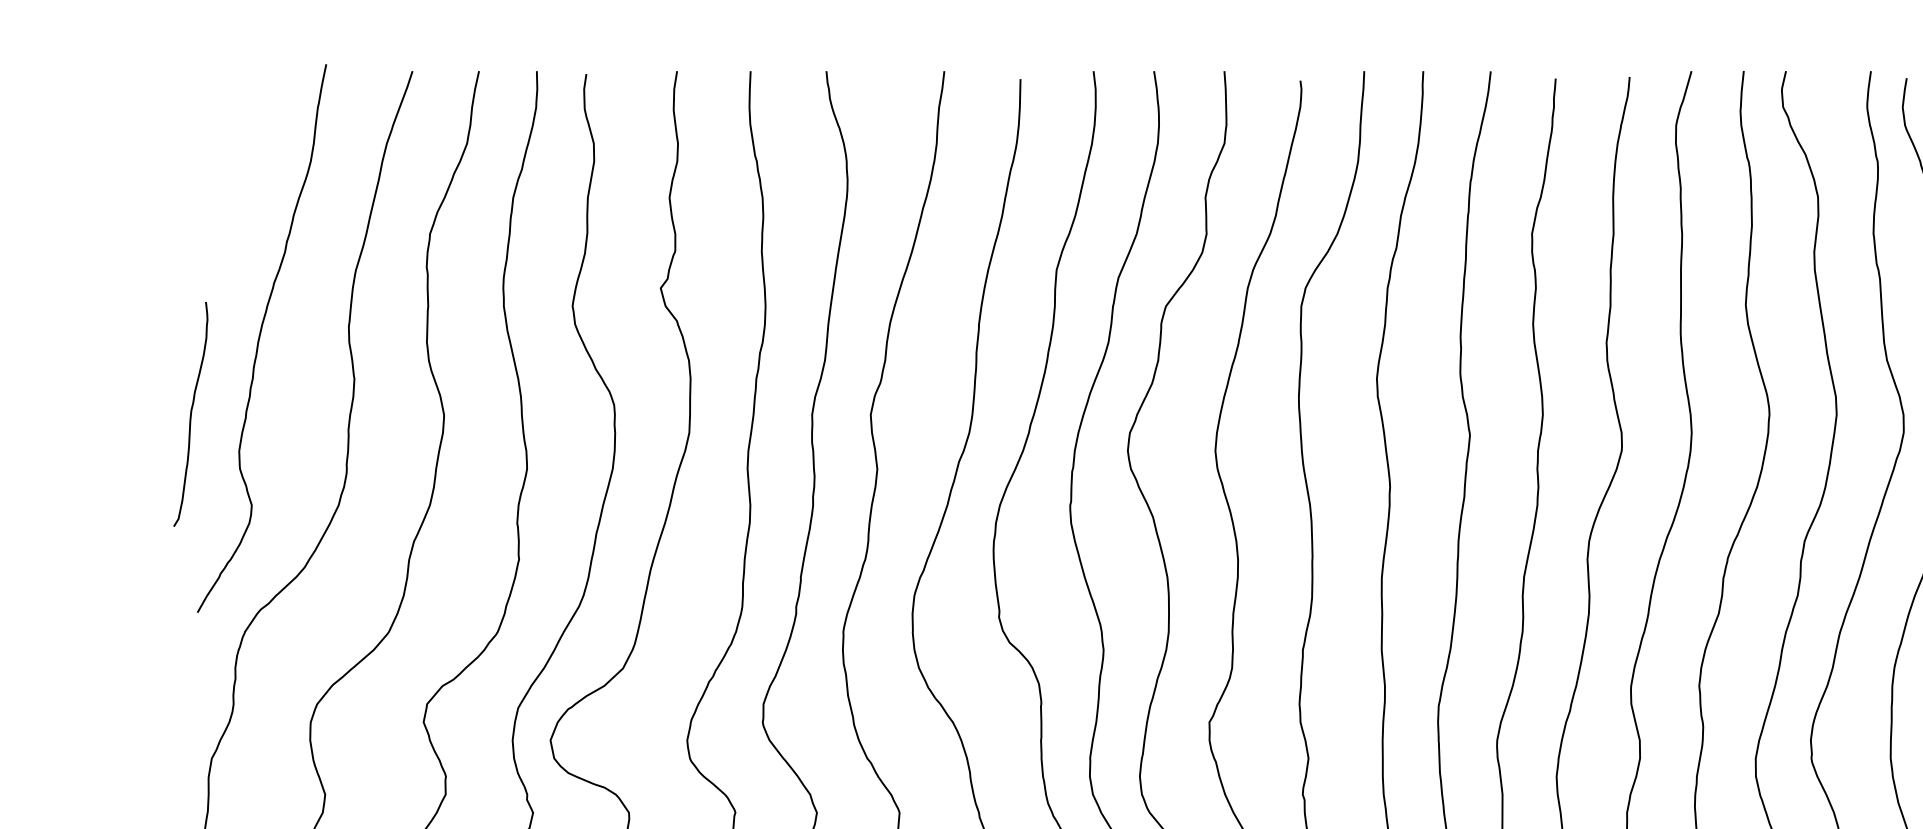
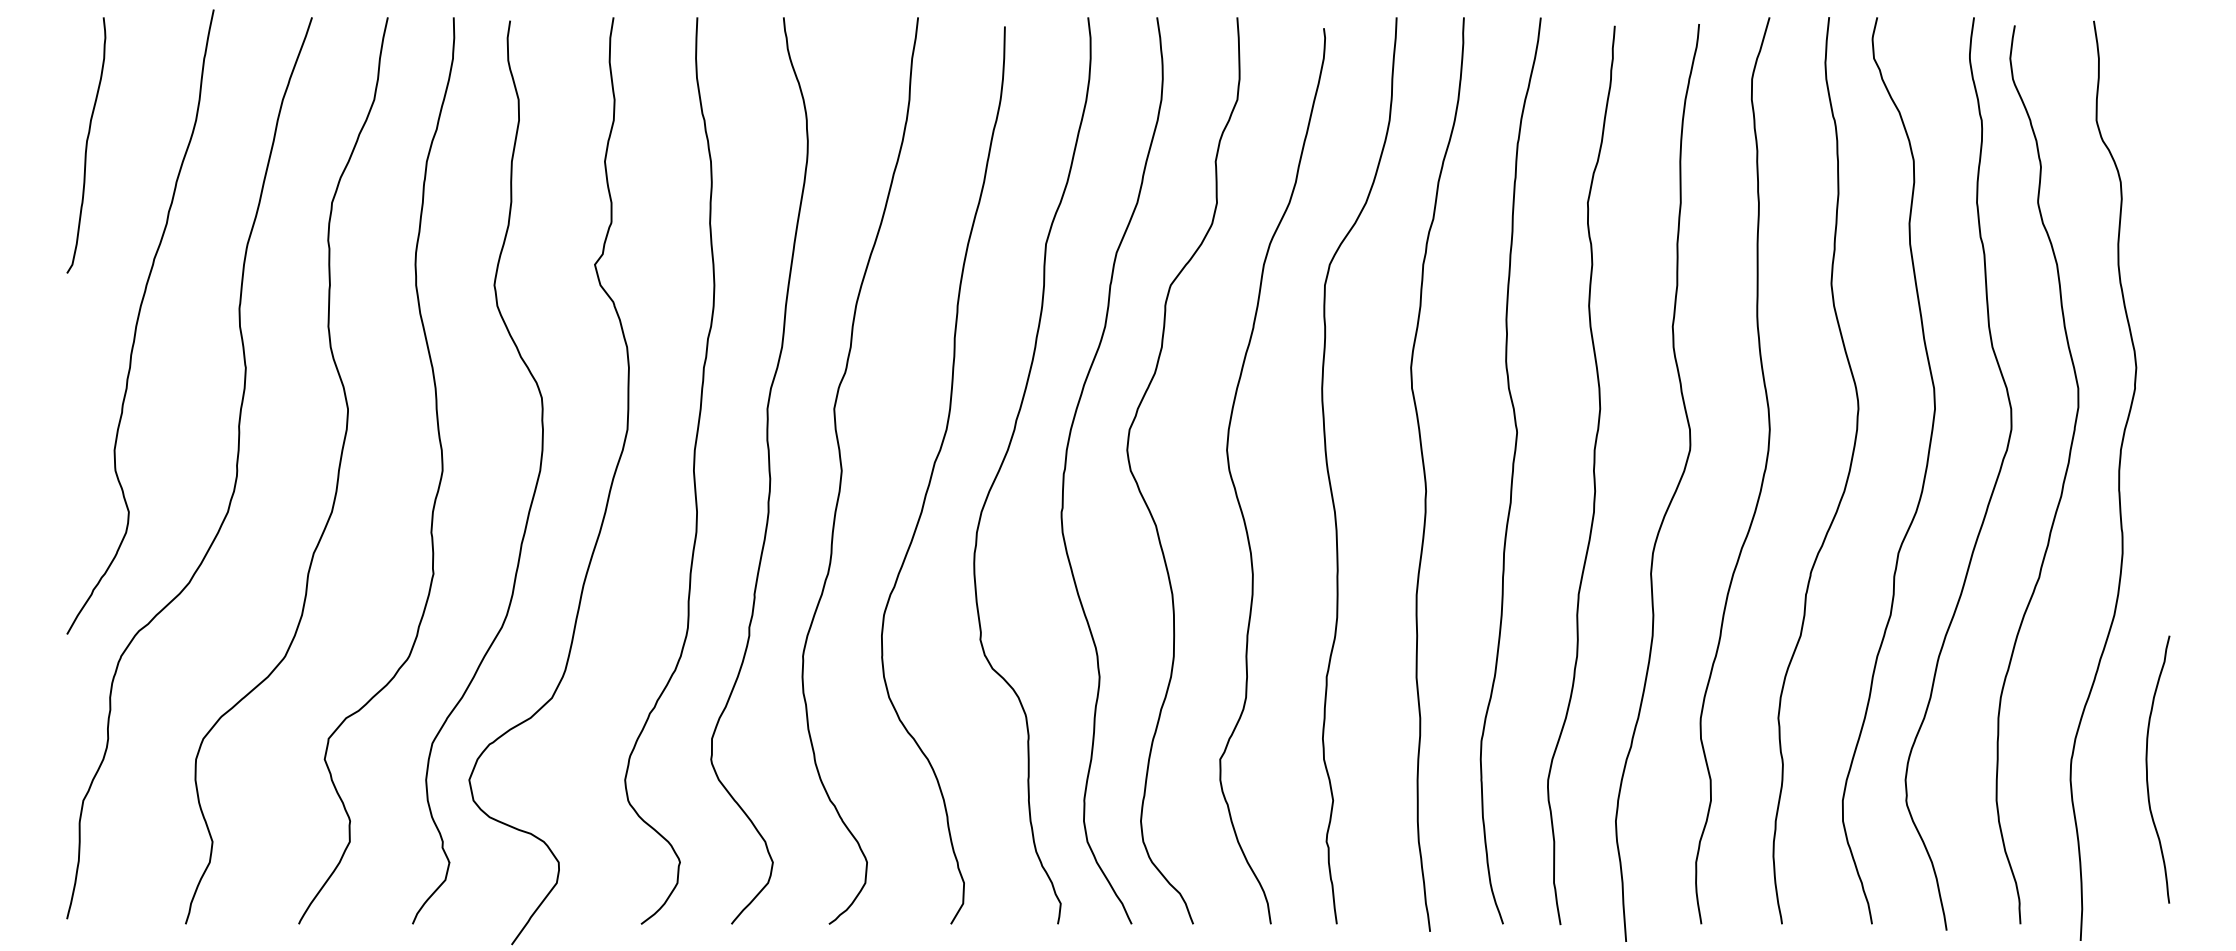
curve: (190, 414) -> (86, 145), moved

